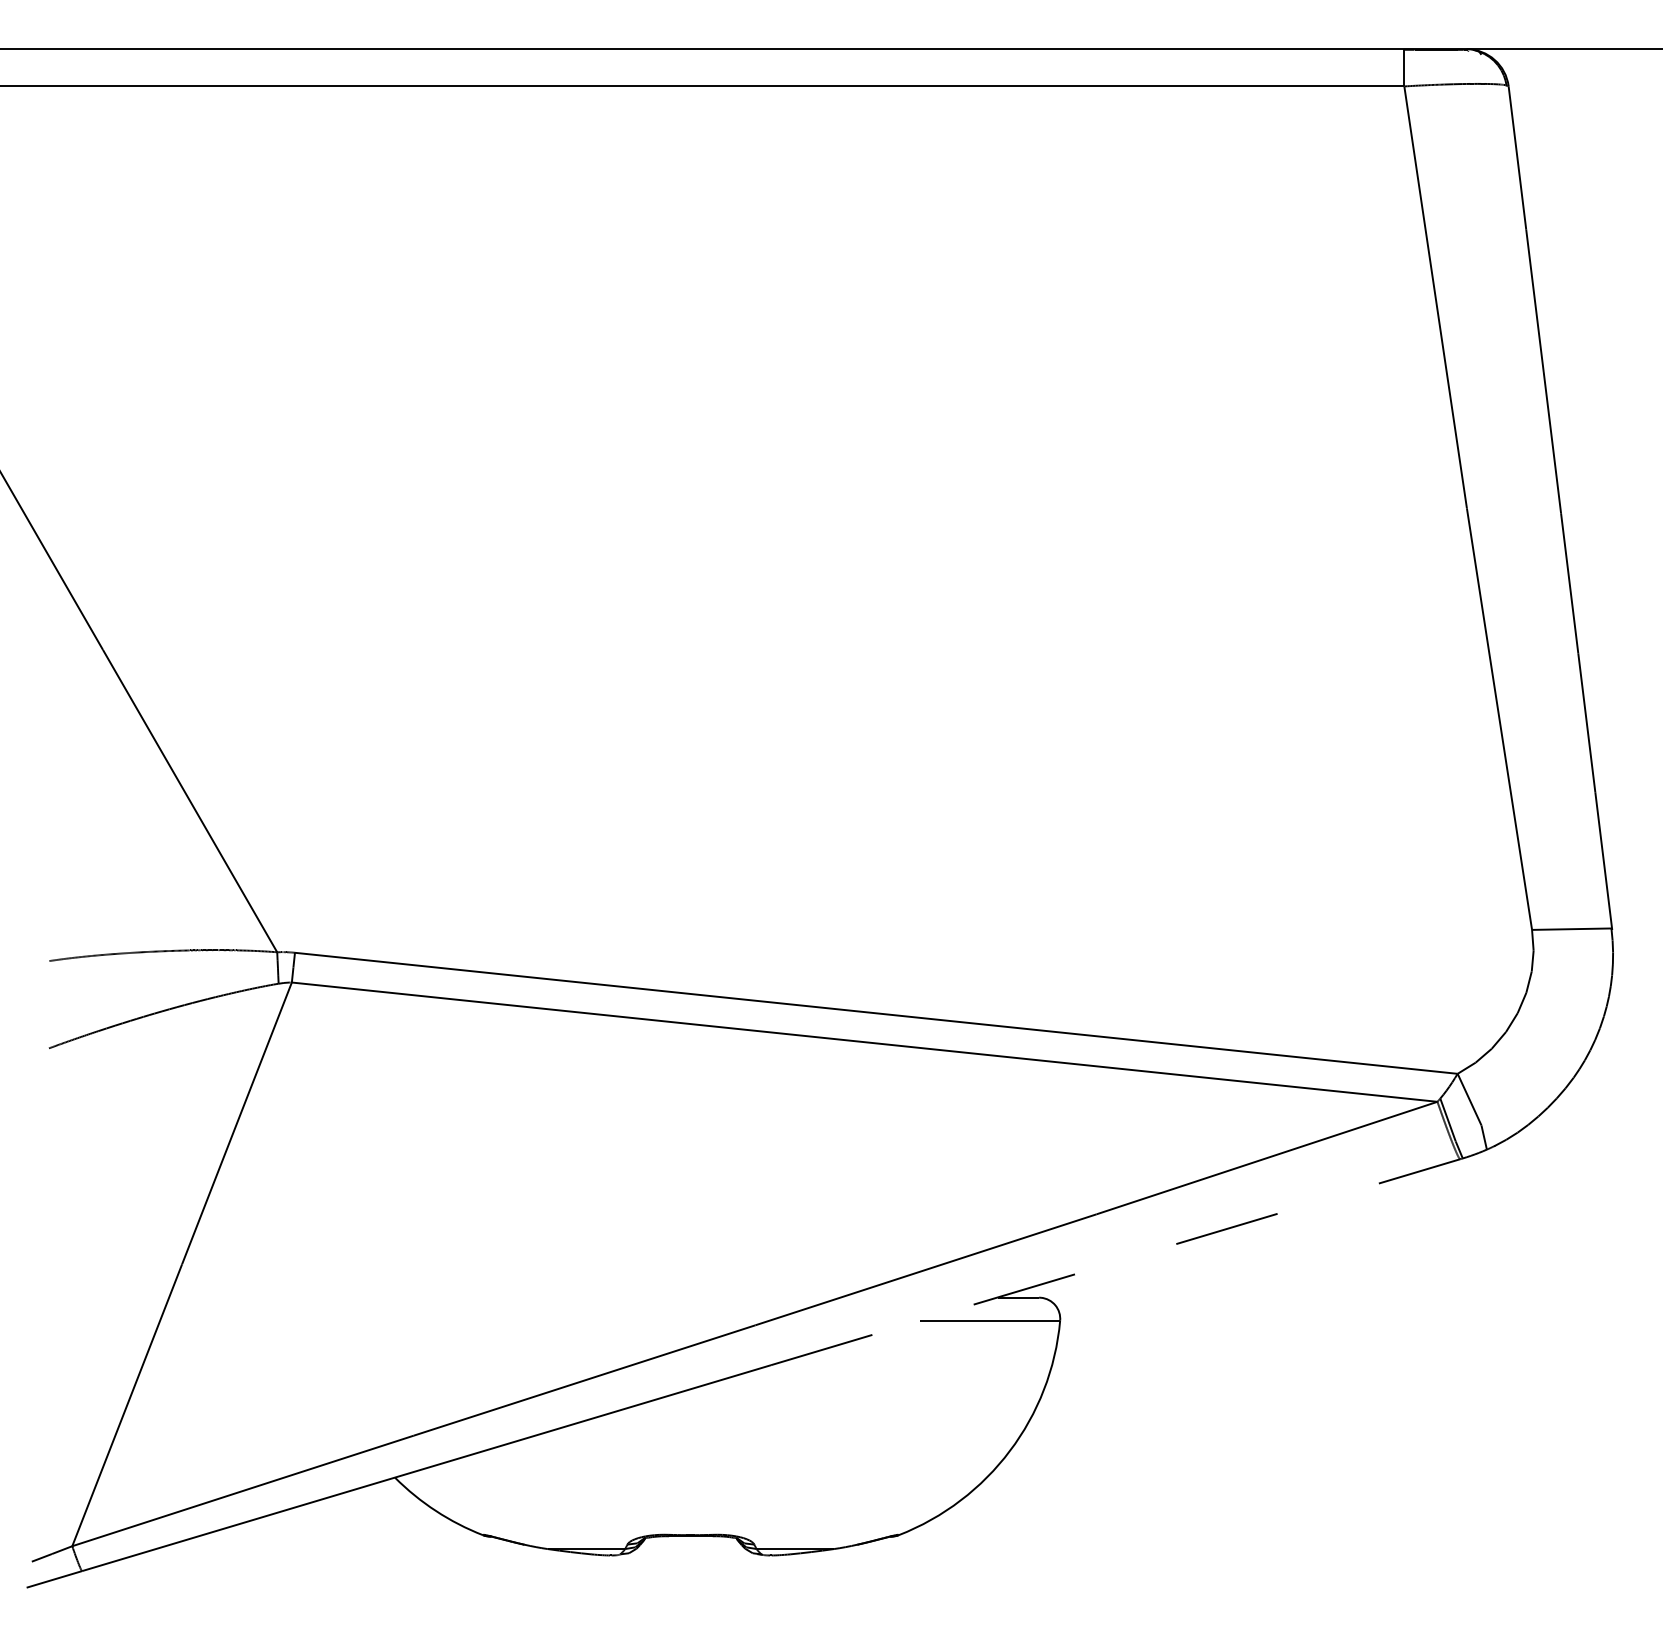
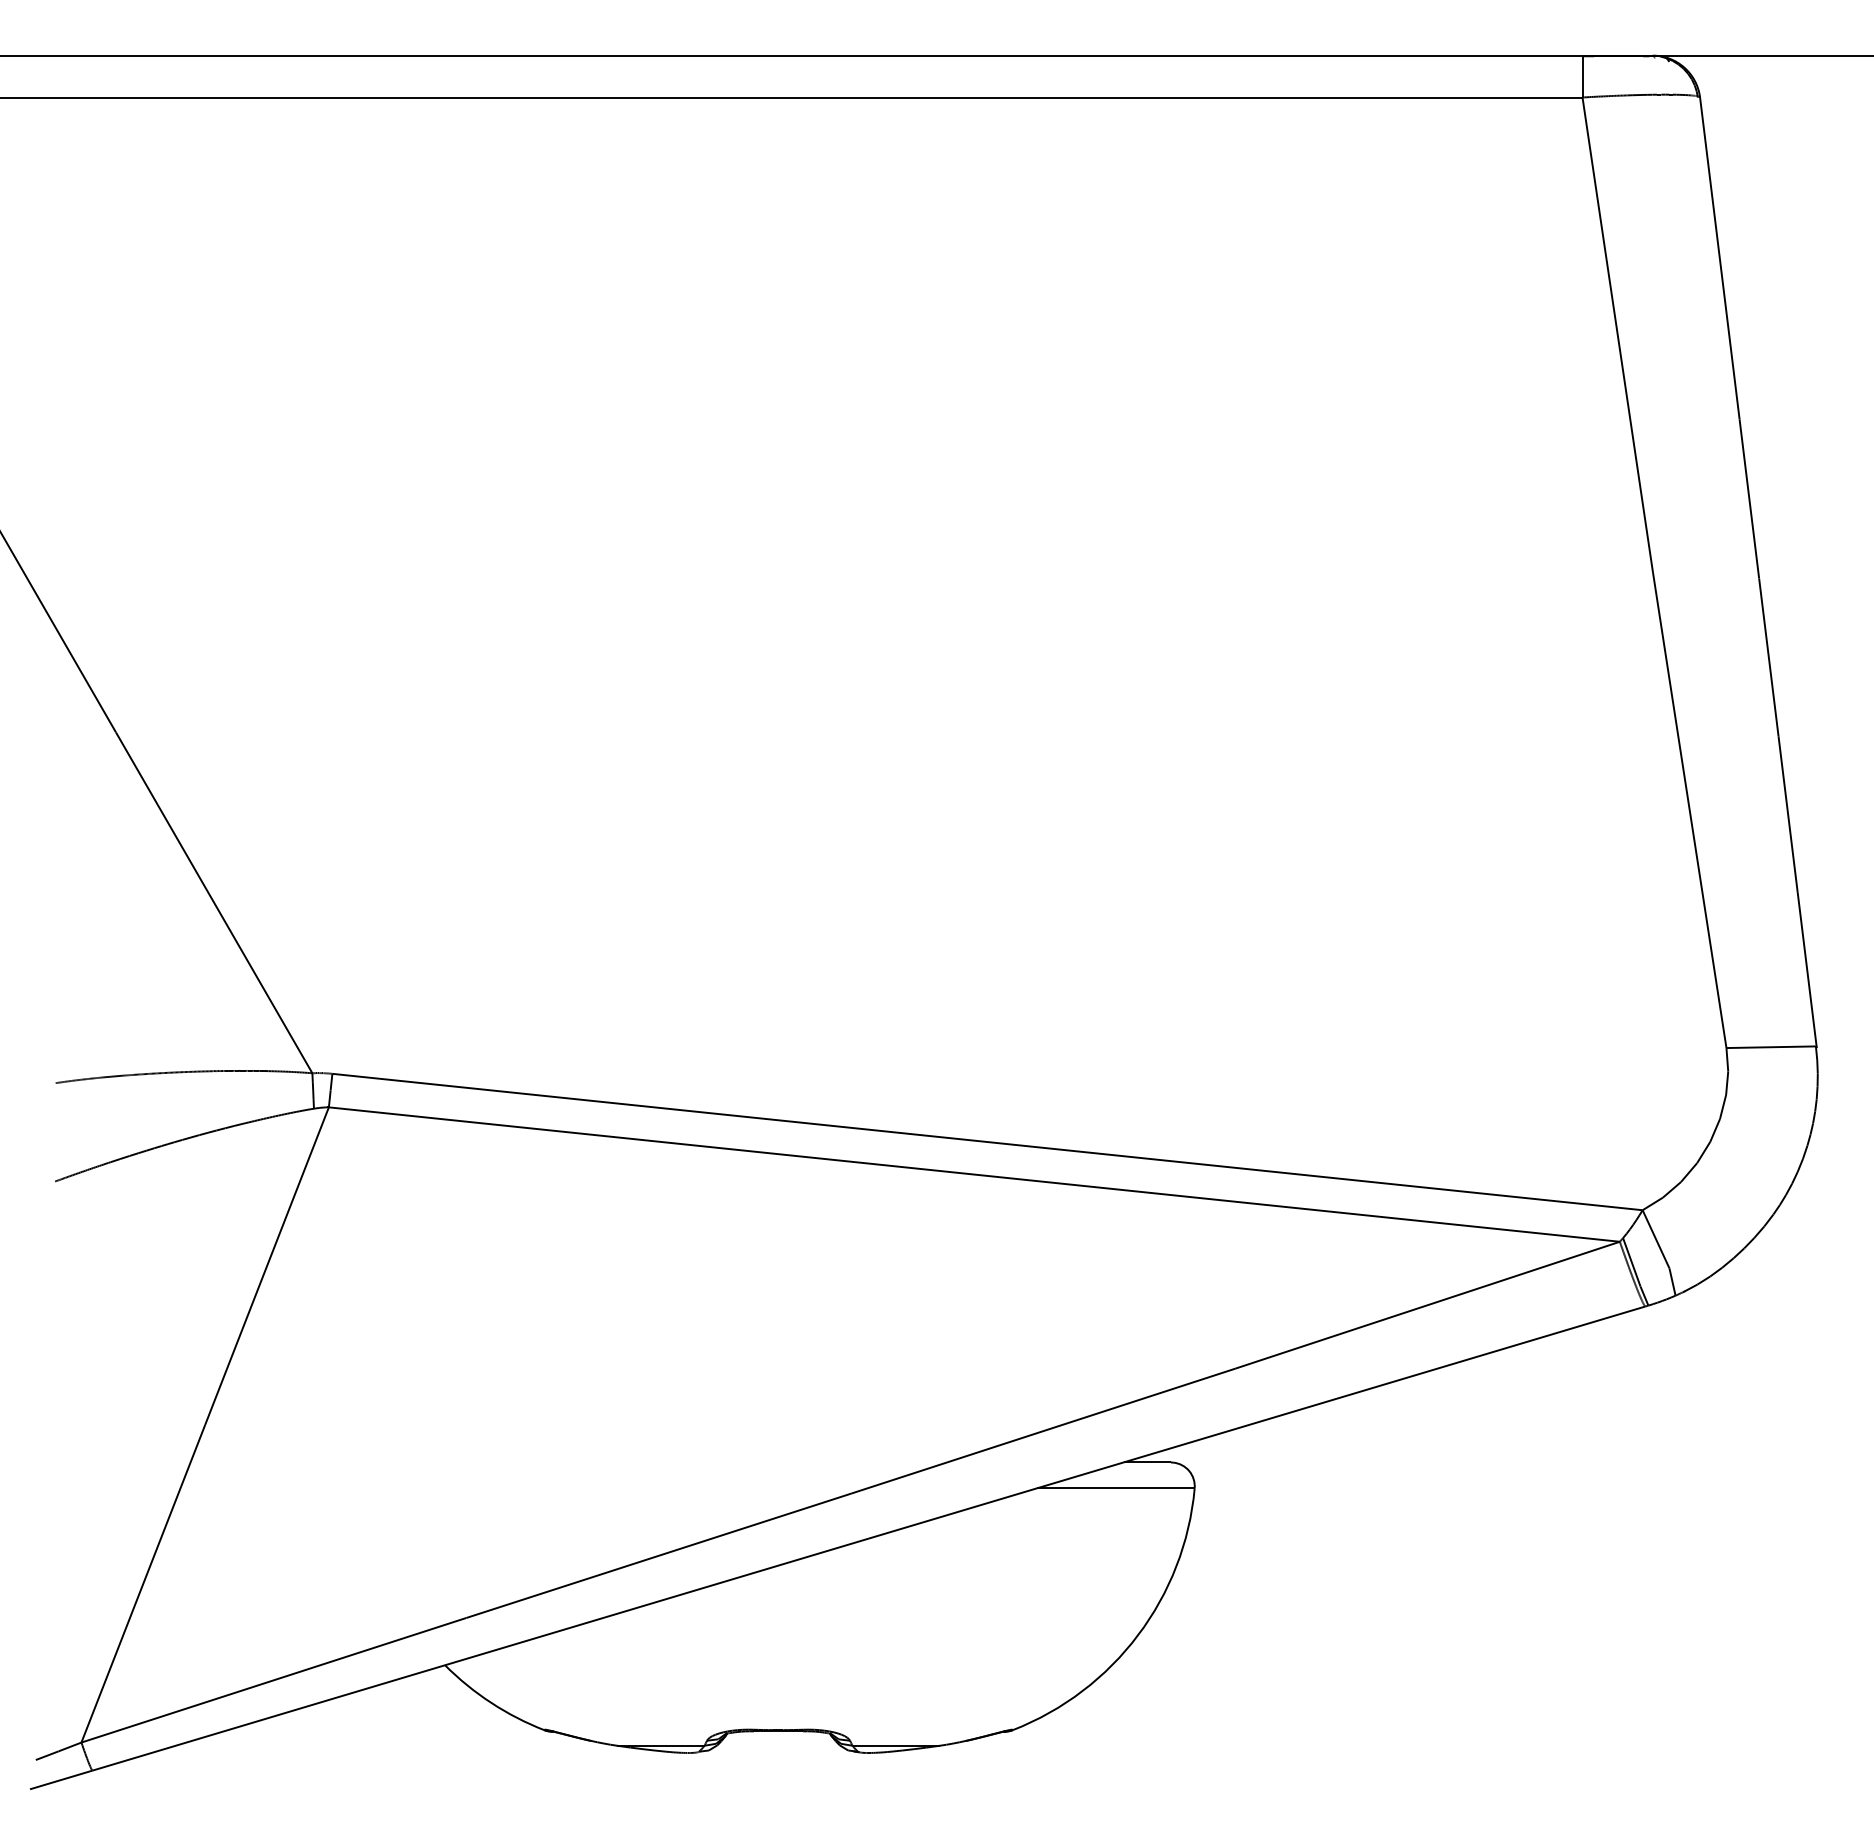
line: (1115, 1262) -> (1257, 1422), dashed -> solid

